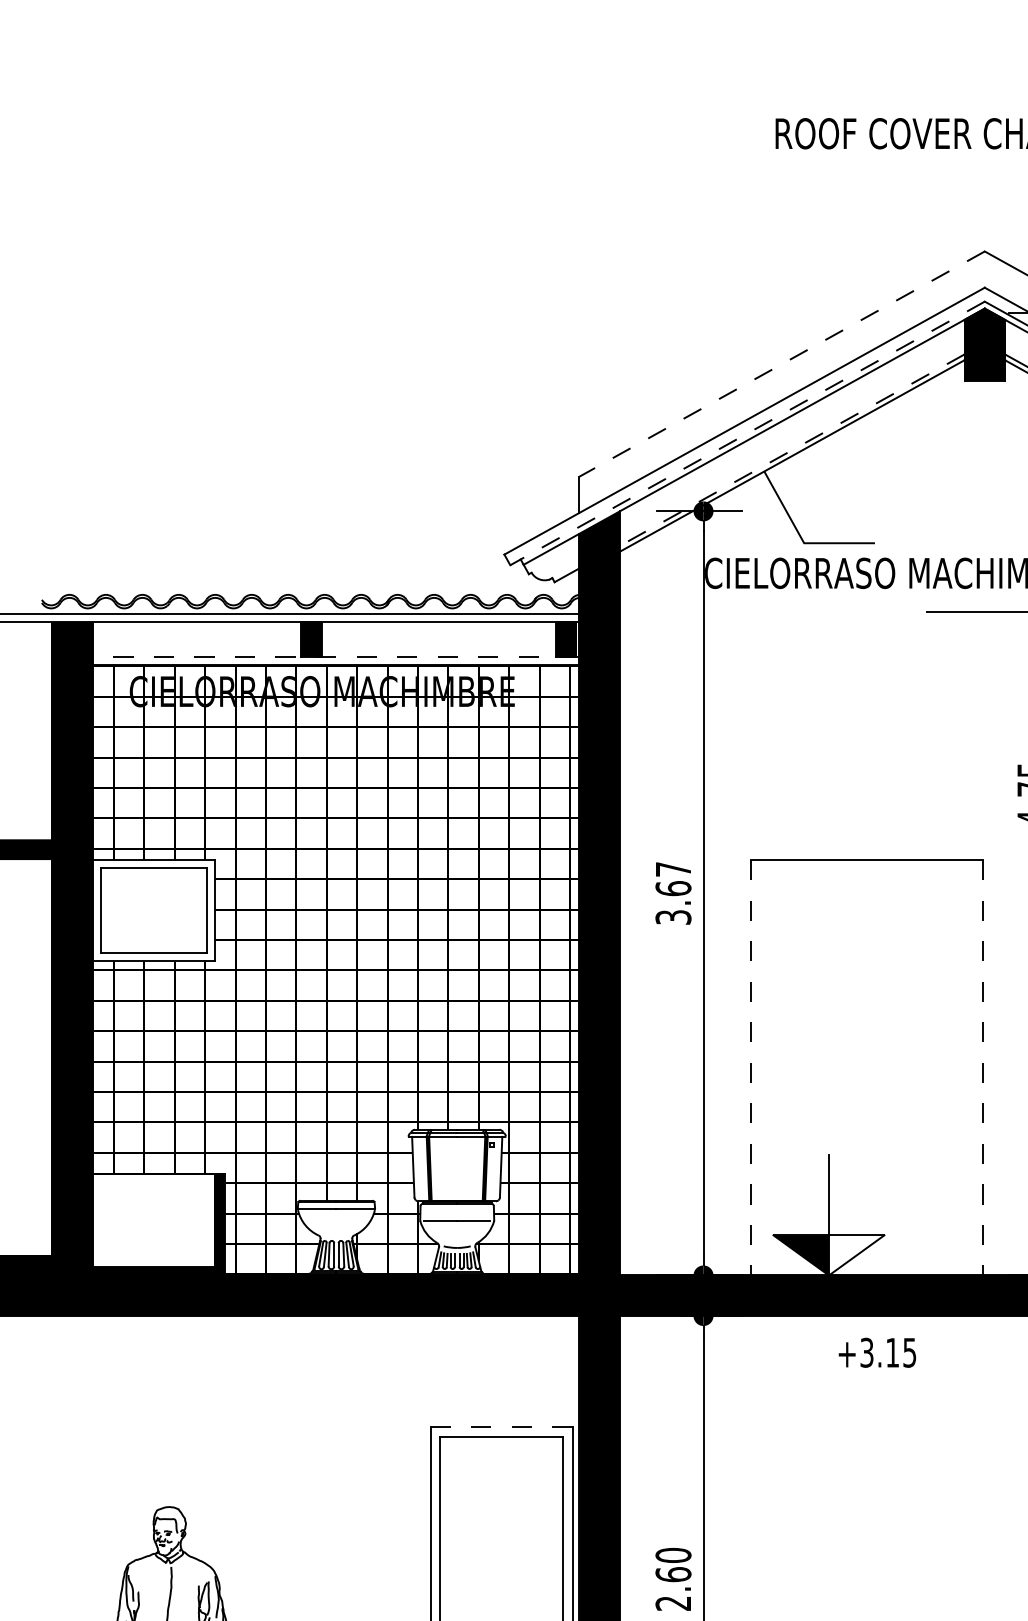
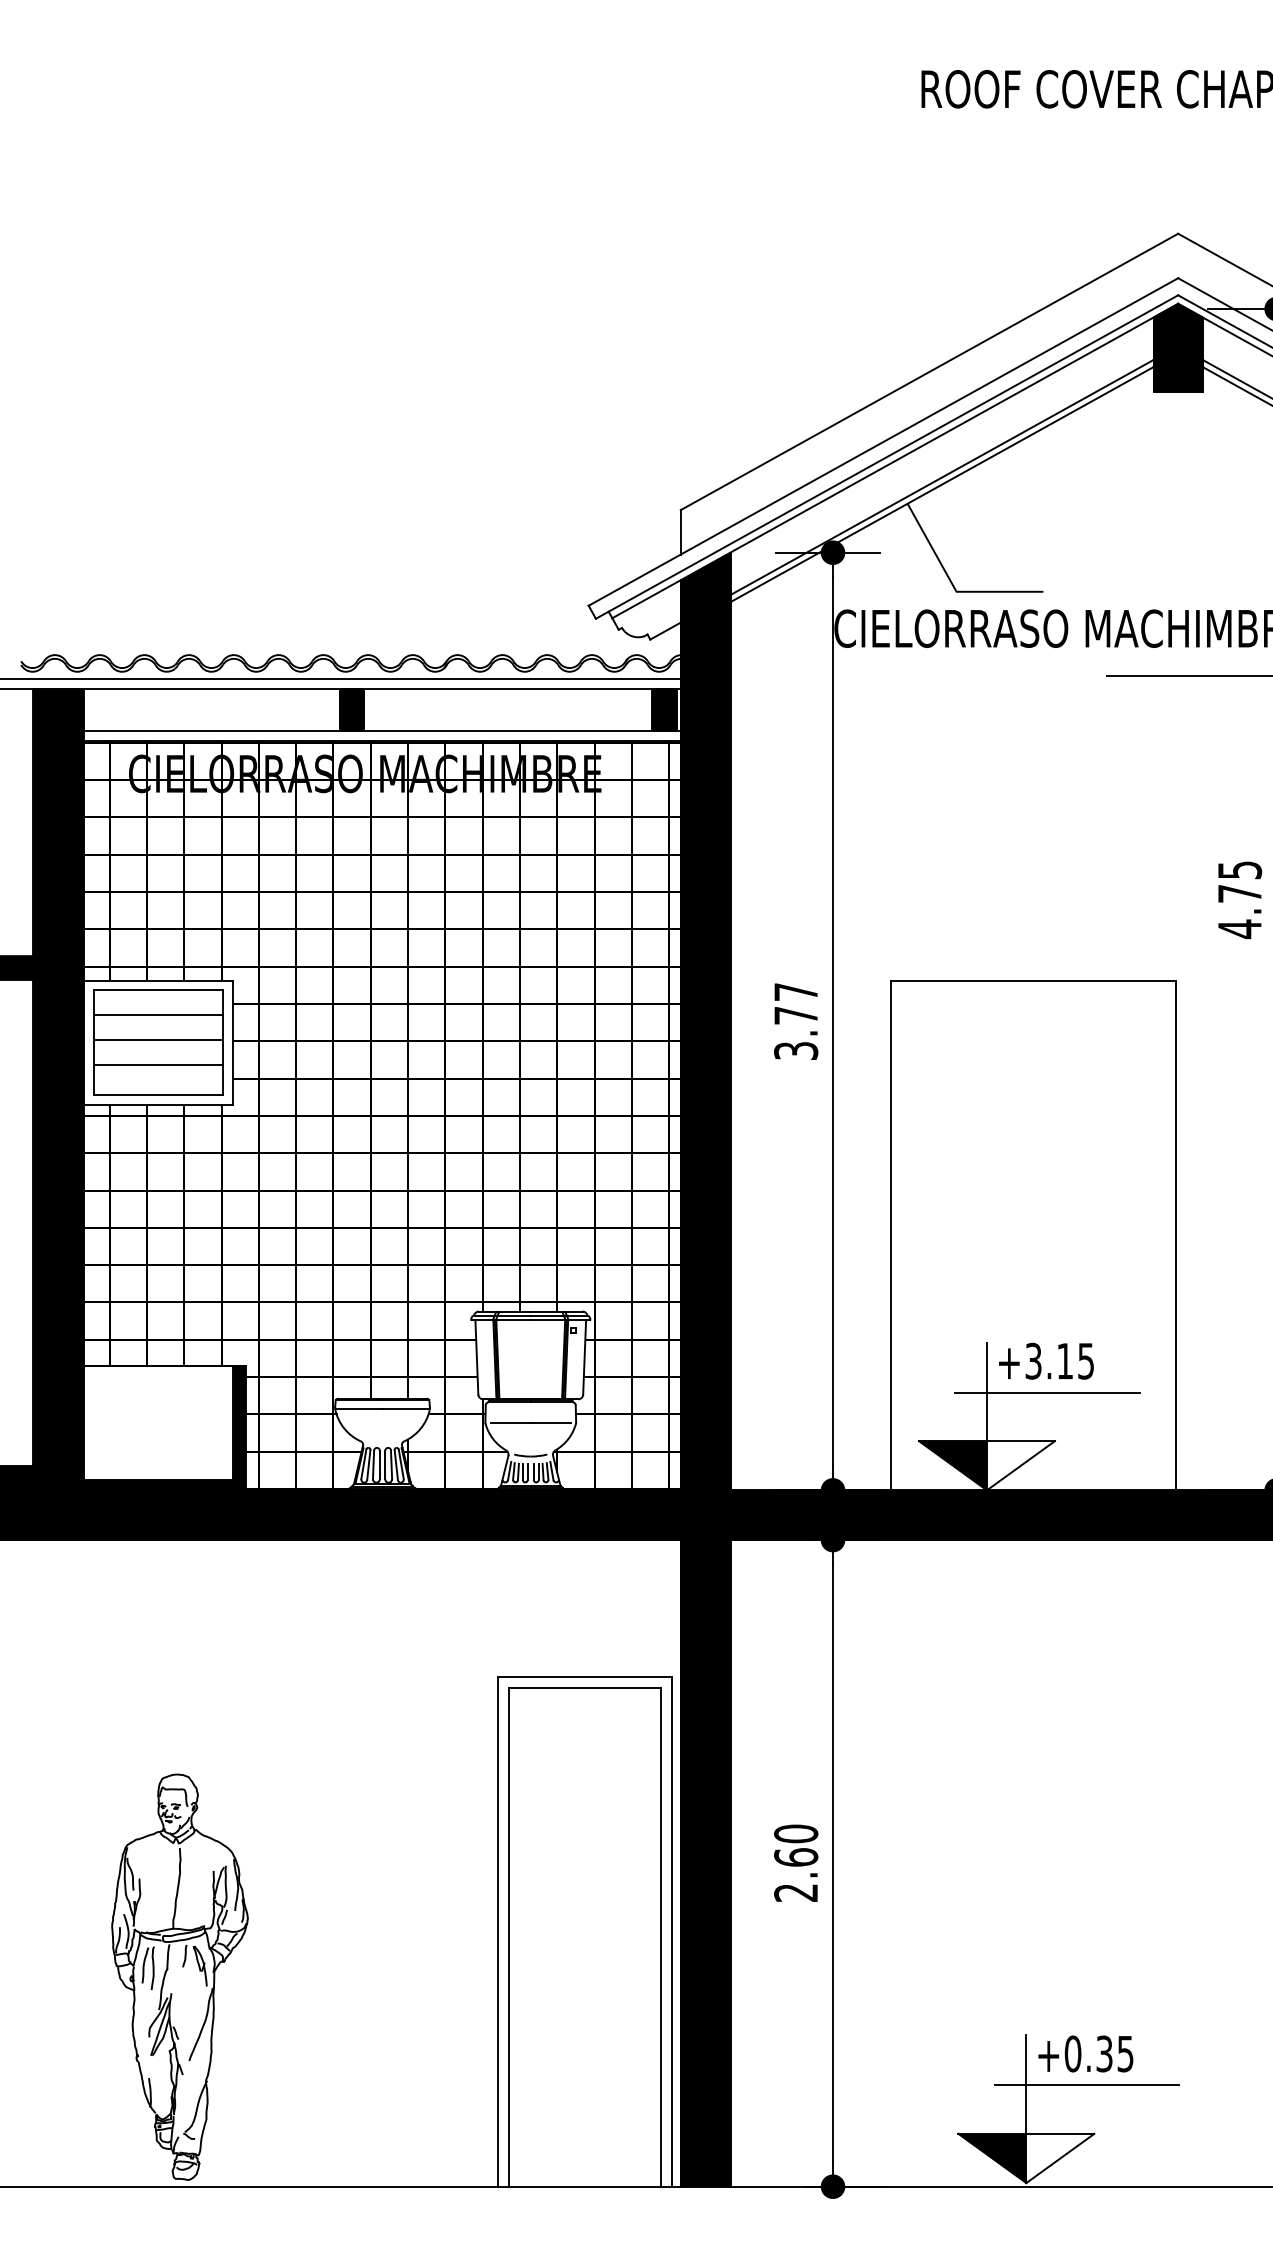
line: (782, 363) -> (929, 371), dashed -> solid
line: (747, 433) -> (886, 457), dashed -> solid
line: (792, 450) -> (942, 477), dashed -> solid
line: (335, 657) -> (381, 731), dashed -> solid
line: (153, 888) -> (158, 1015), added
text: (673, 888) -> (796, 1015), 3.67 -> 3.77
line: (153, 908) -> (158, 1040), added
line: (153, 929) -> (158, 1065), added
line: (751, 1067) -> (891, 1235), dashed -> solid
line: (982, 1067) -> (1175, 1235), dashed -> solid
line: (878, 1195) -> (1047, 1392), added
text: (877, 1352) -> (1046, 1360), moved
line: (501, 1427) -> (584, 1676), dashed -> solid

